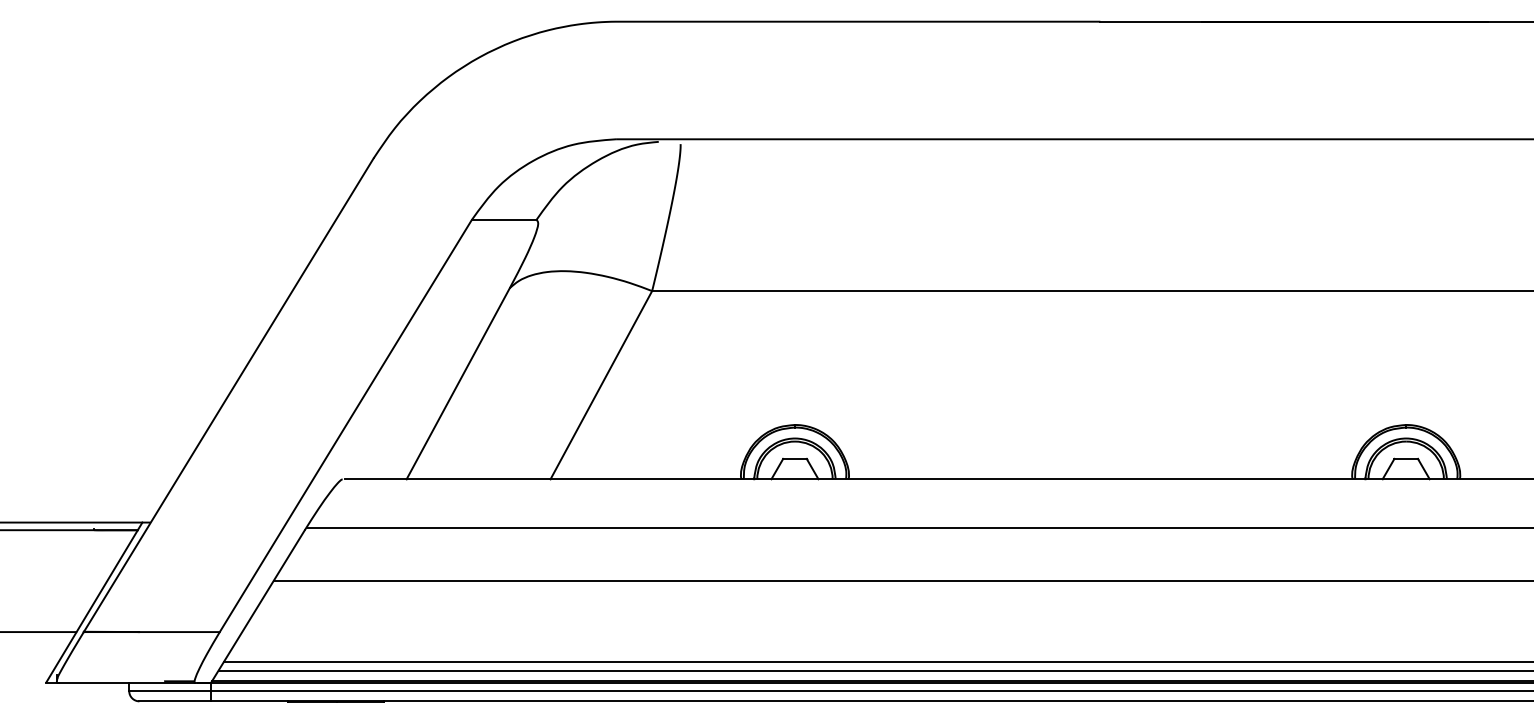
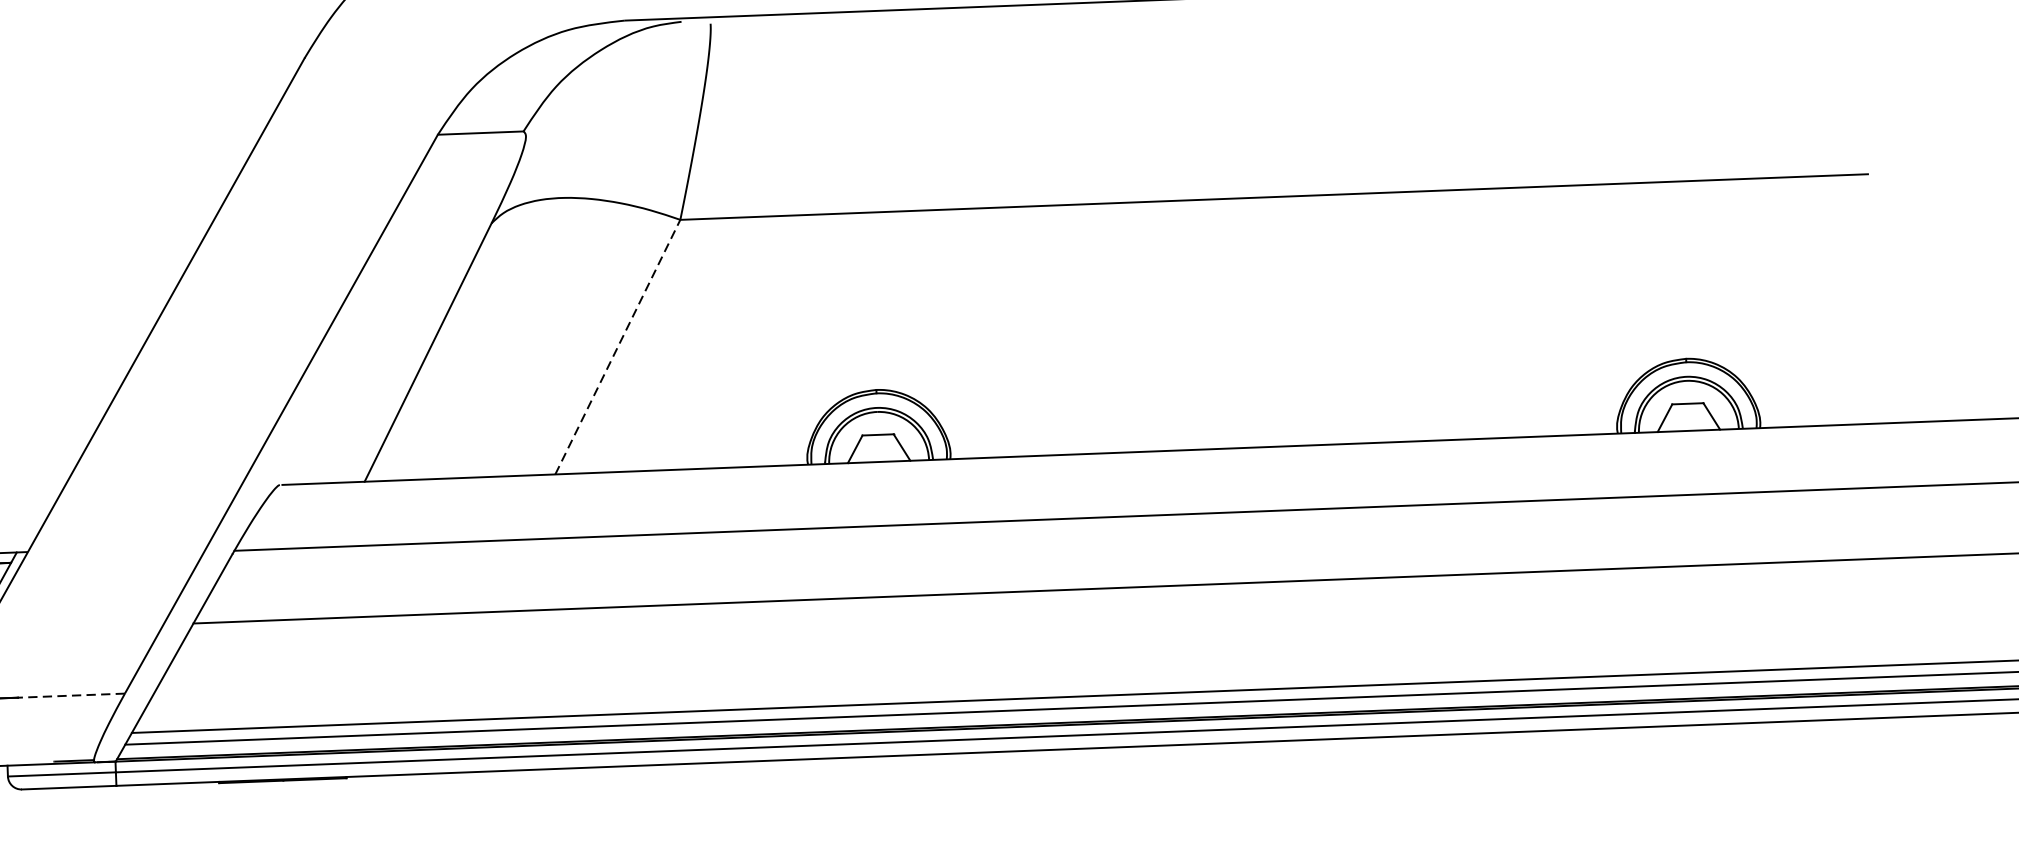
line: (601, 385) -> (618, 347), solid -> dashed
line: (178, 632) -> (70, 696), solid -> dashed

